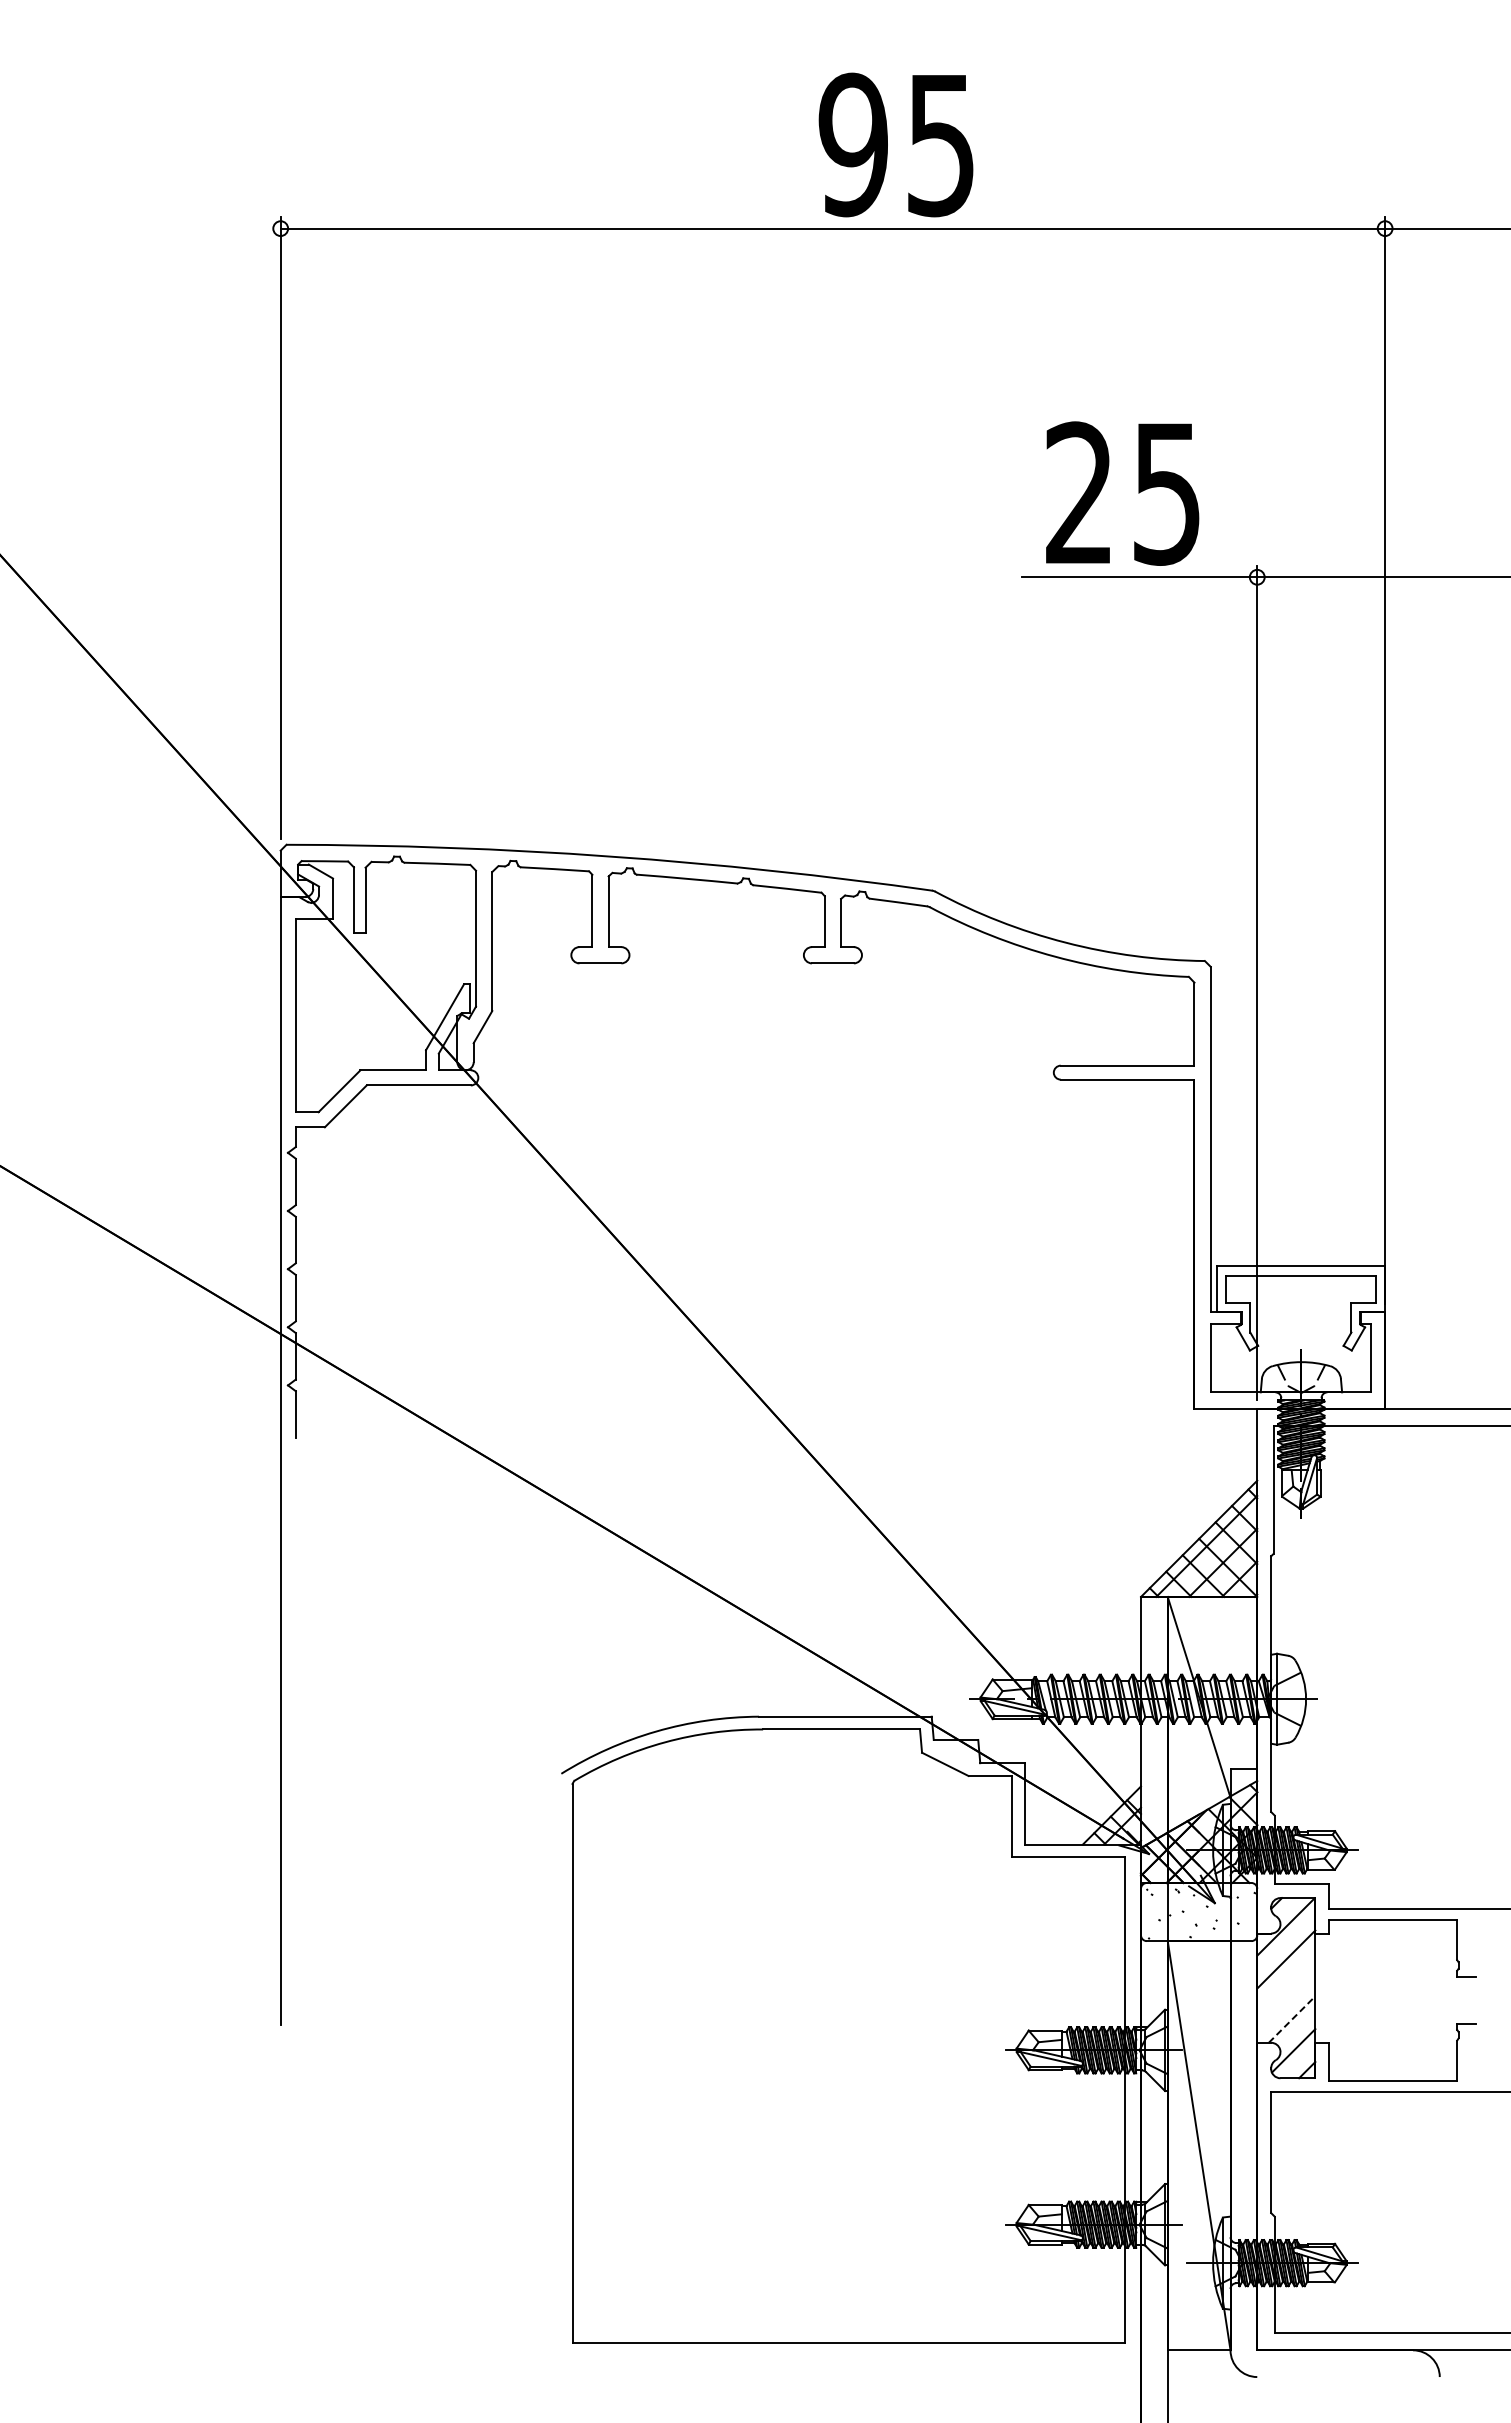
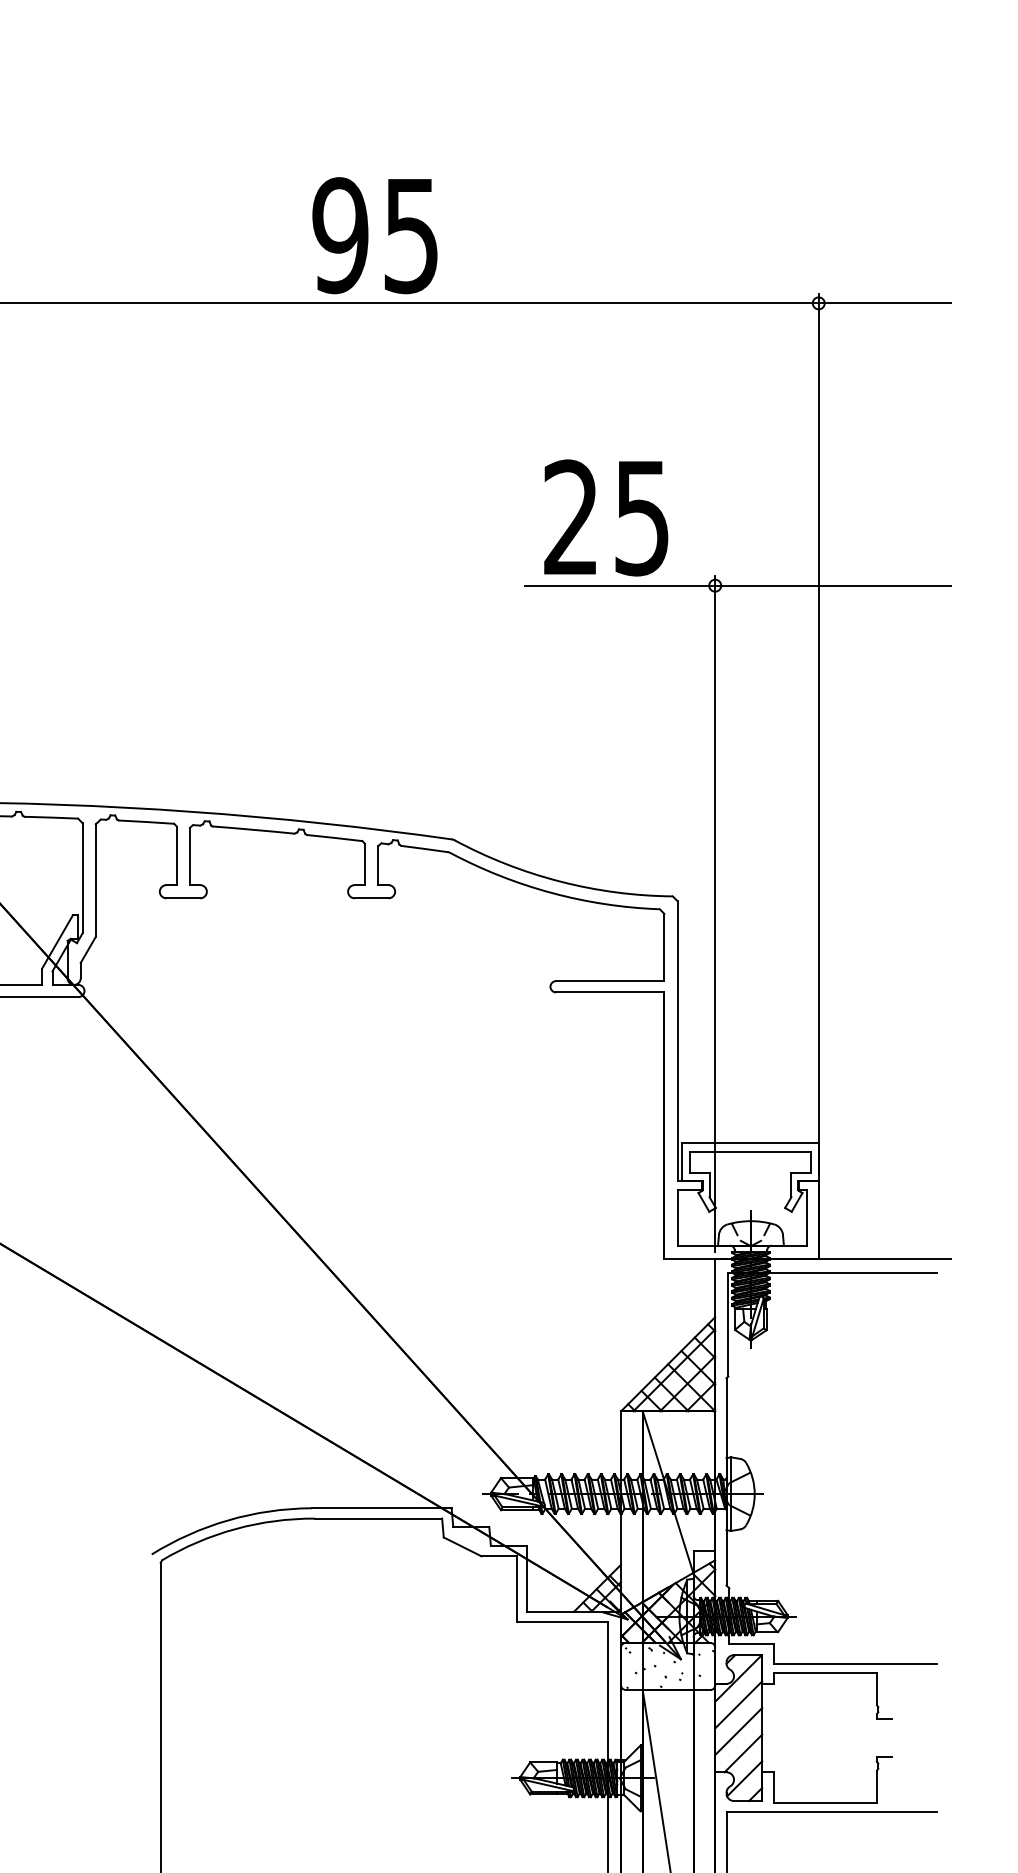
text: (895, 144) -> (374, 235), moved
line: (1286, 1992) -> (738, 1731), added
line: (1292, 2019) -> (743, 1753), dashed -> solid

